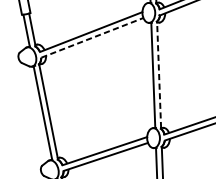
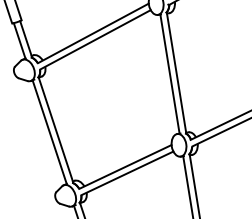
line: (92, 37) -> (95, 39), dashed -> solid
line: (159, 75) -> (176, 73), dashed -> solid

